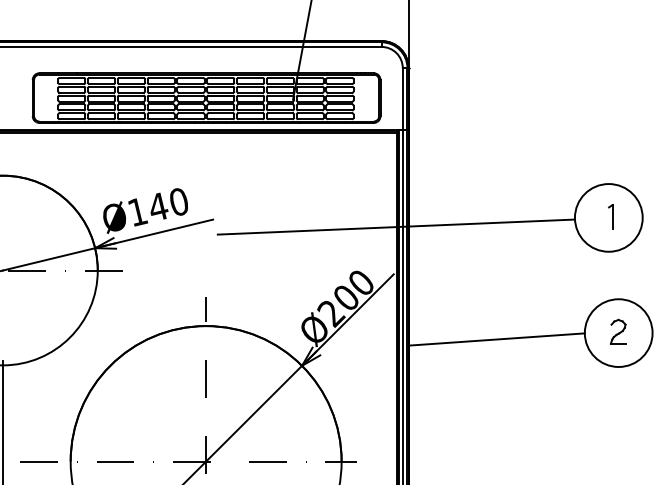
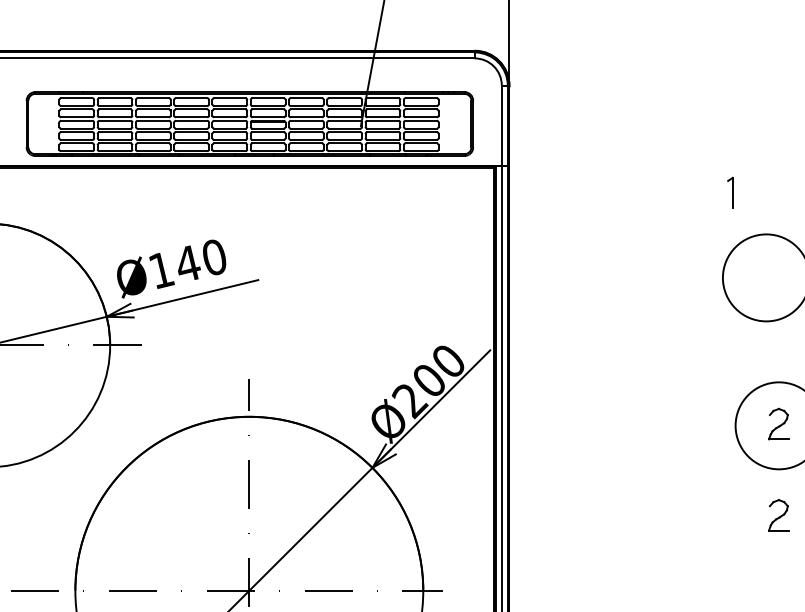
part: (610, 216) -> (730, 192), moved
line: (396, 226) -> (493, 288), removed
line: (497, 339) -> (623, 434), removed
part: (618, 402) -> (778, 514), added

